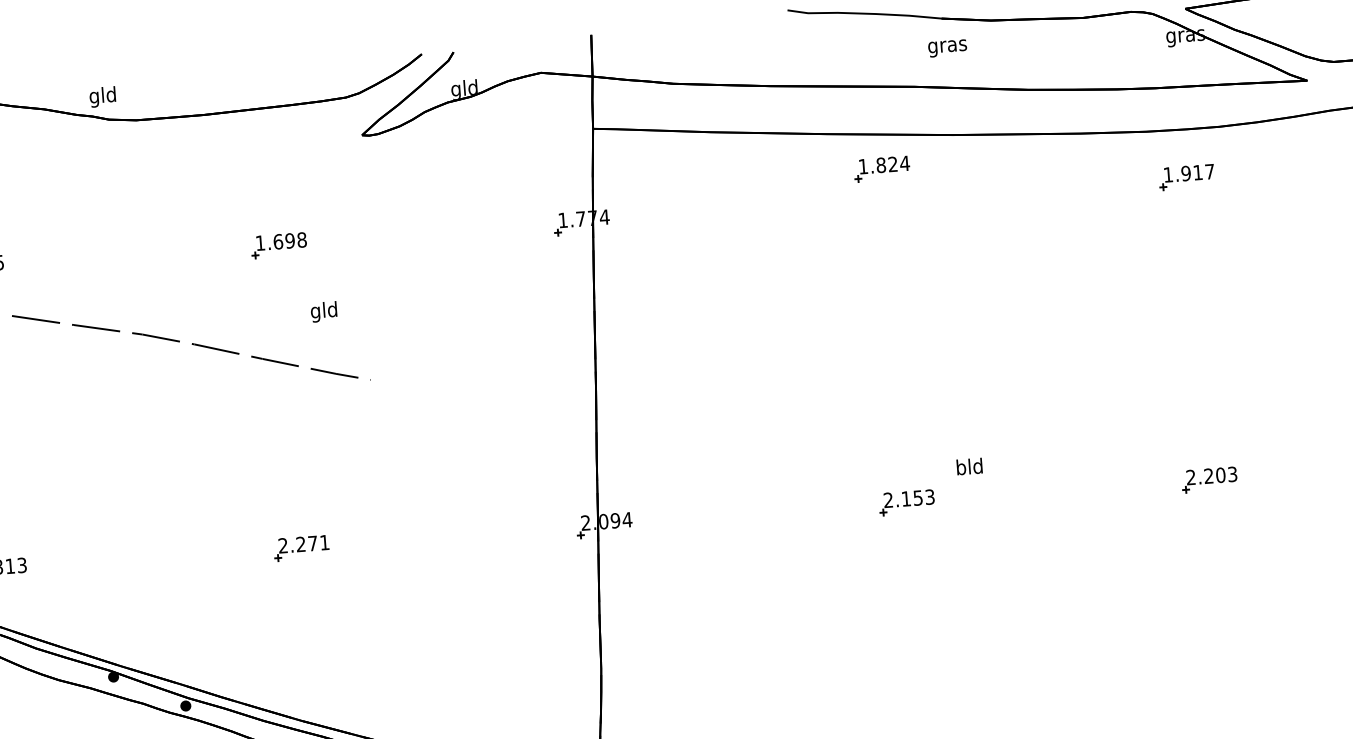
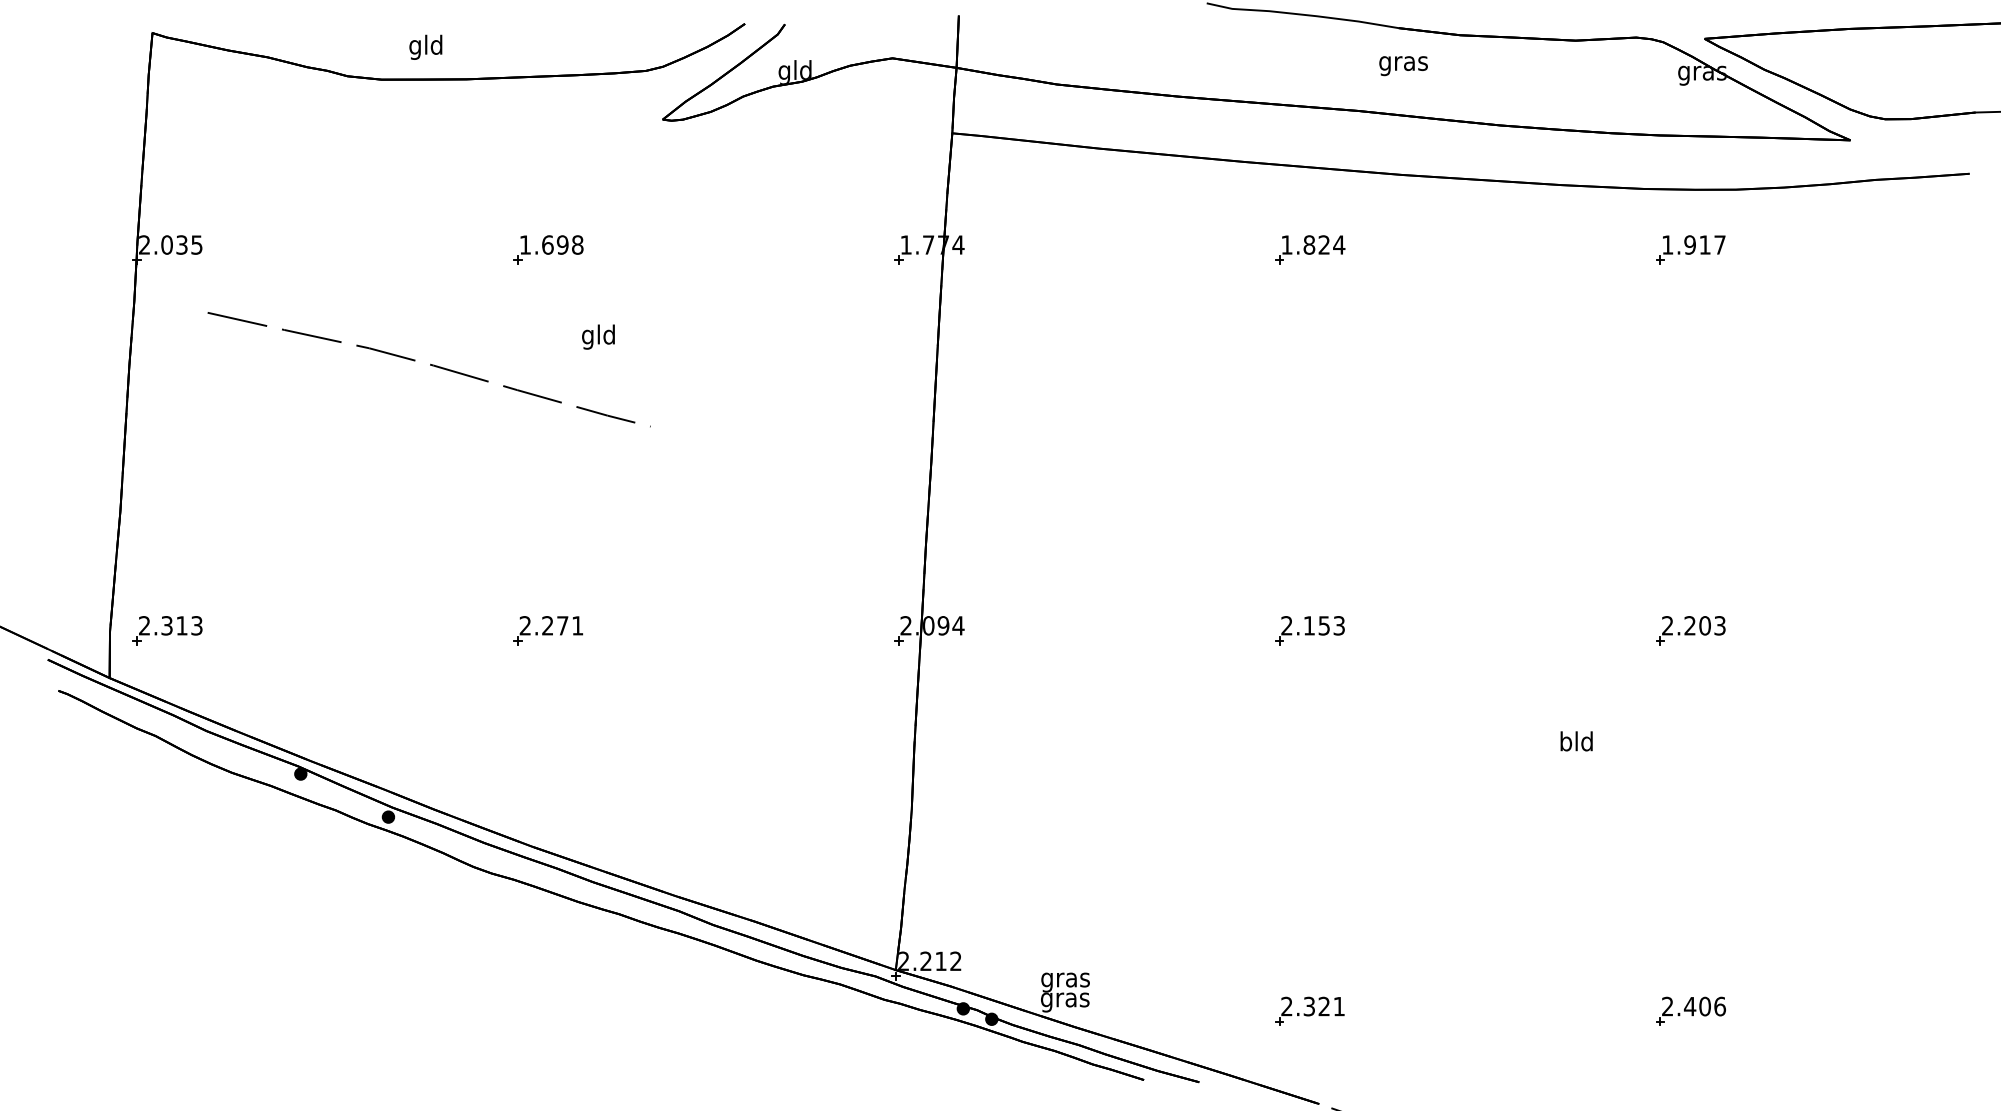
text: (102, 96) -> (425, 46), moved
part: (882, 168) -> (1310, 249), moved
text: (969, 466) -> (1576, 741), moved

